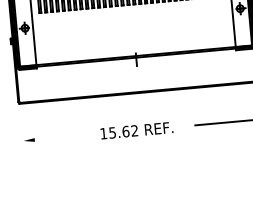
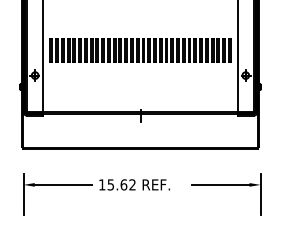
line: (64, 136) -> (63, 184), added
line: (24, 150) -> (23, 194), added

